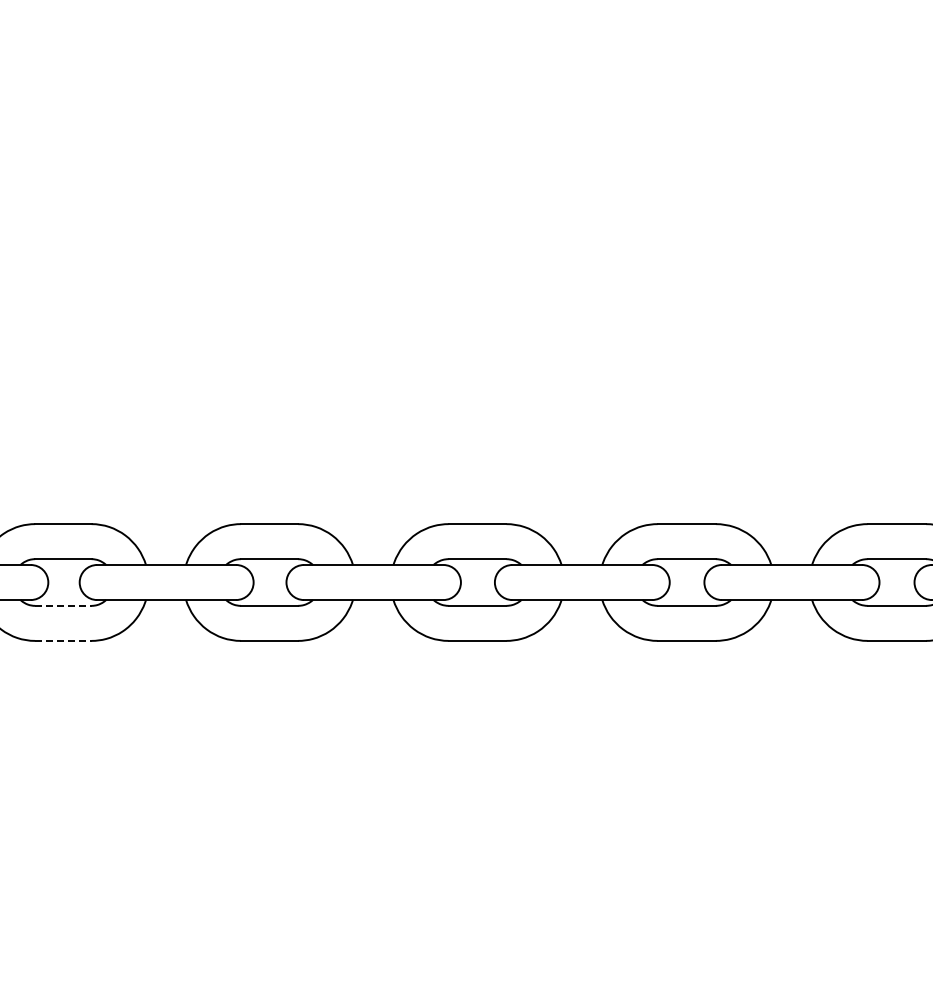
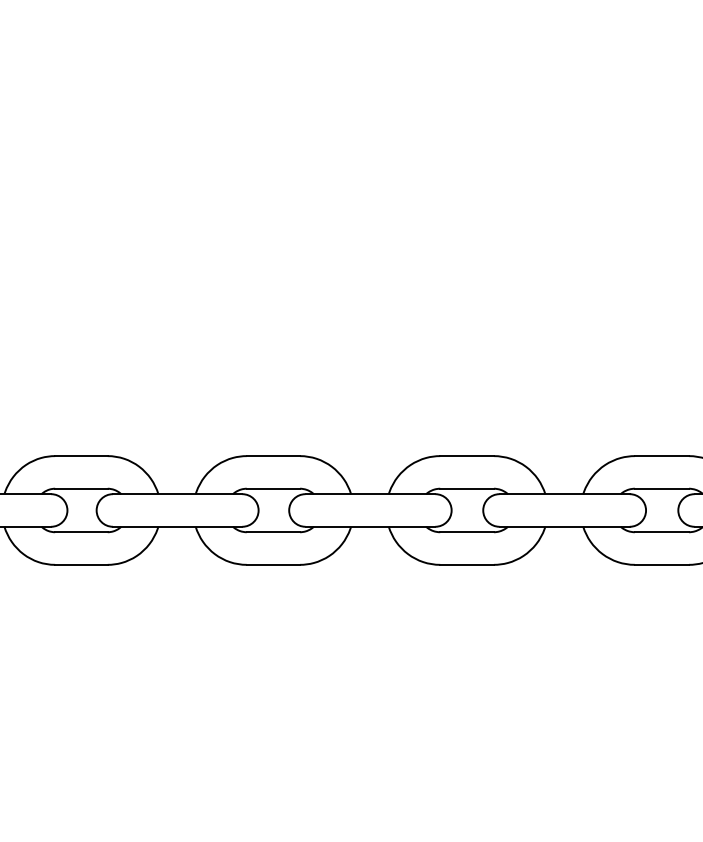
line: (63, 605) -> (81, 531), dashed -> solid
line: (63, 640) -> (81, 564), dashed -> solid

